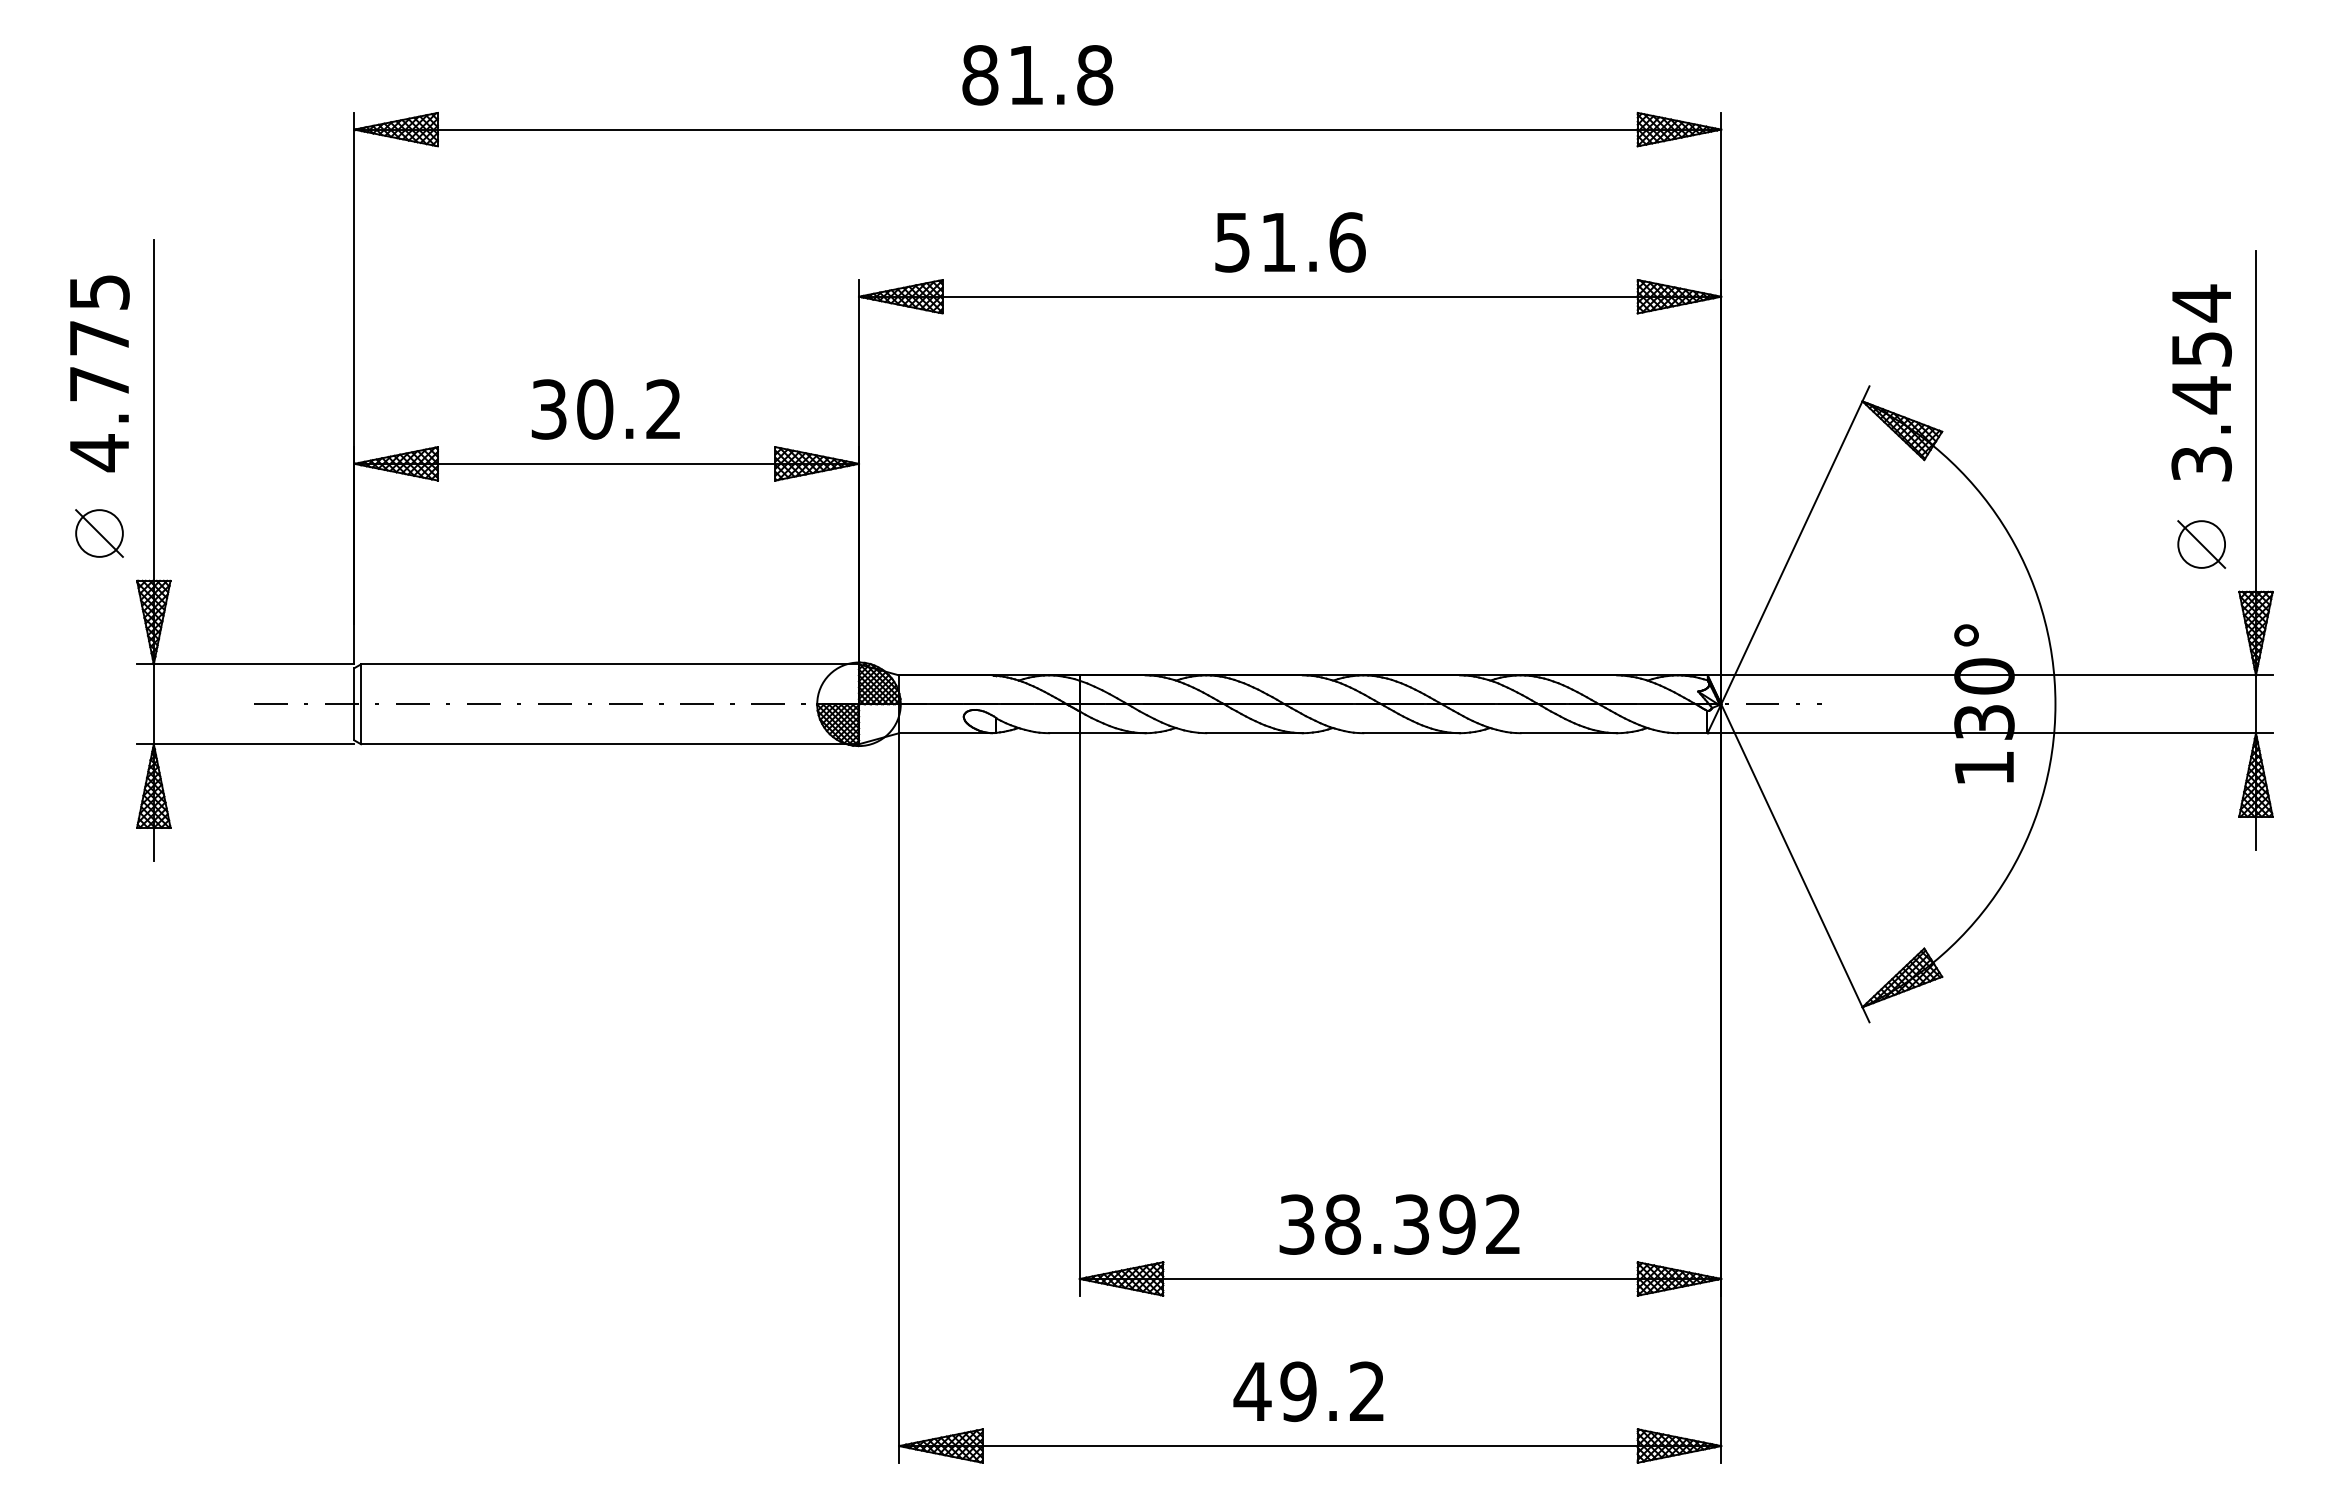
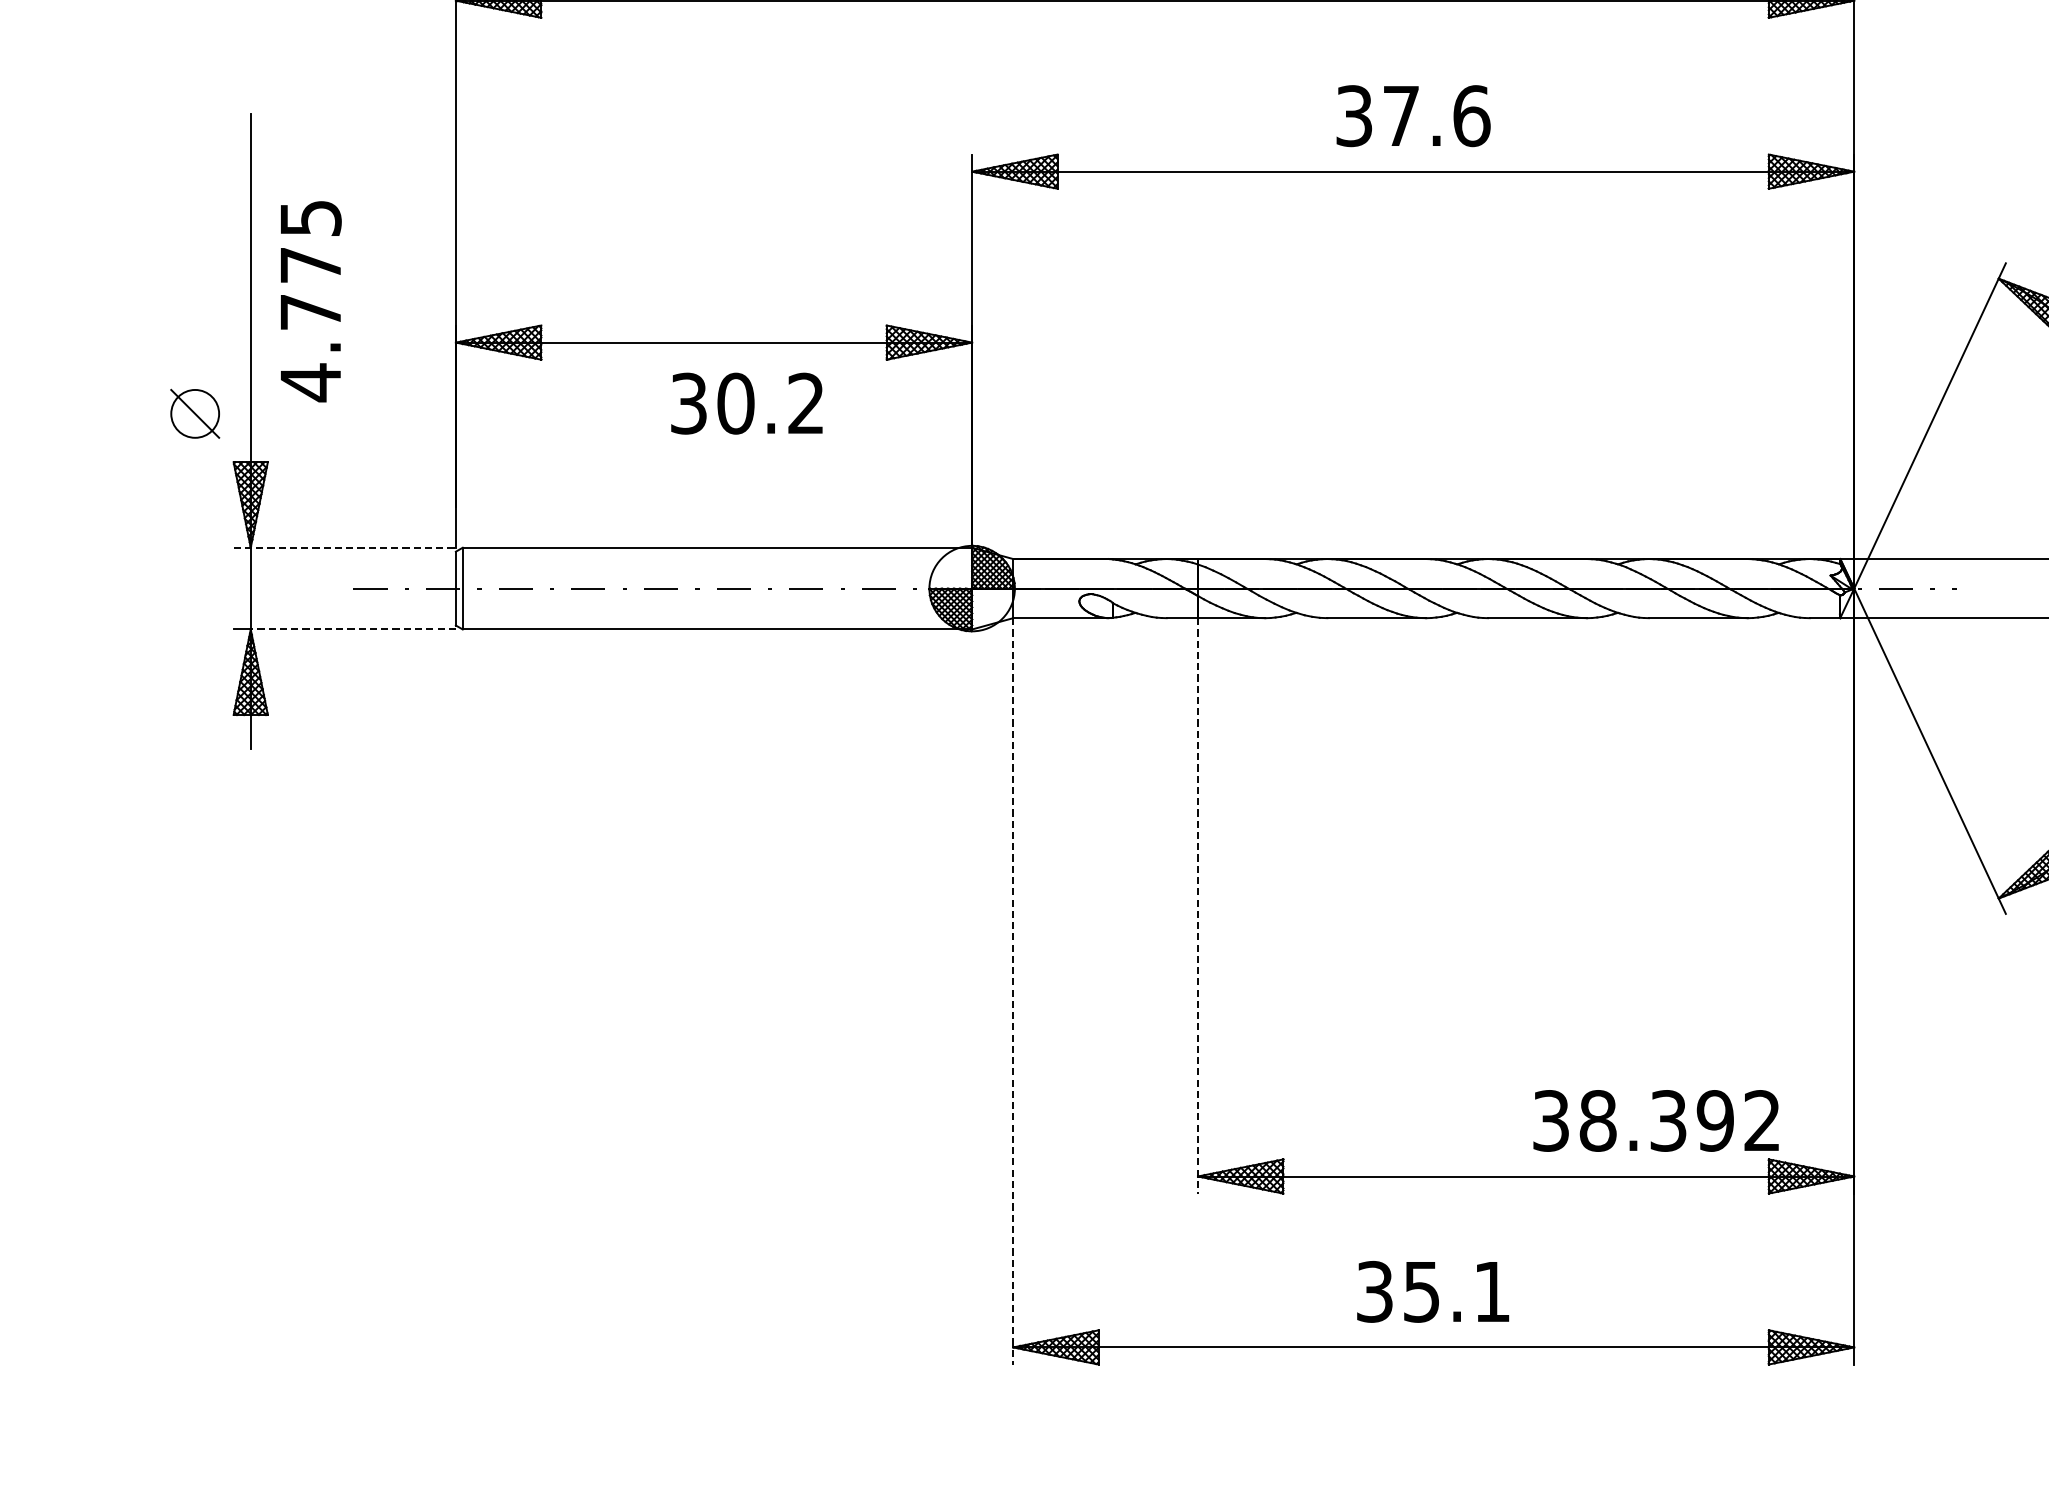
text: (1255, 242) -> (1377, 116), 51.6 -> 37.6
text: (99, 373) -> (310, 301), moved
text: (605, 409) -> (746, 403), moved
line: (245, 664) -> (344, 547), solid -> dashed
line: (253, 744) -> (352, 629), solid -> dashed
line: (1079, 1014) -> (1197, 905), solid -> dashed
line: (899, 1098) -> (1013, 991), solid -> dashed
text: (1399, 1224) -> (1656, 1120), moved
text: (1308, 1391) -> (1431, 1291), 49.2 -> 35.1

